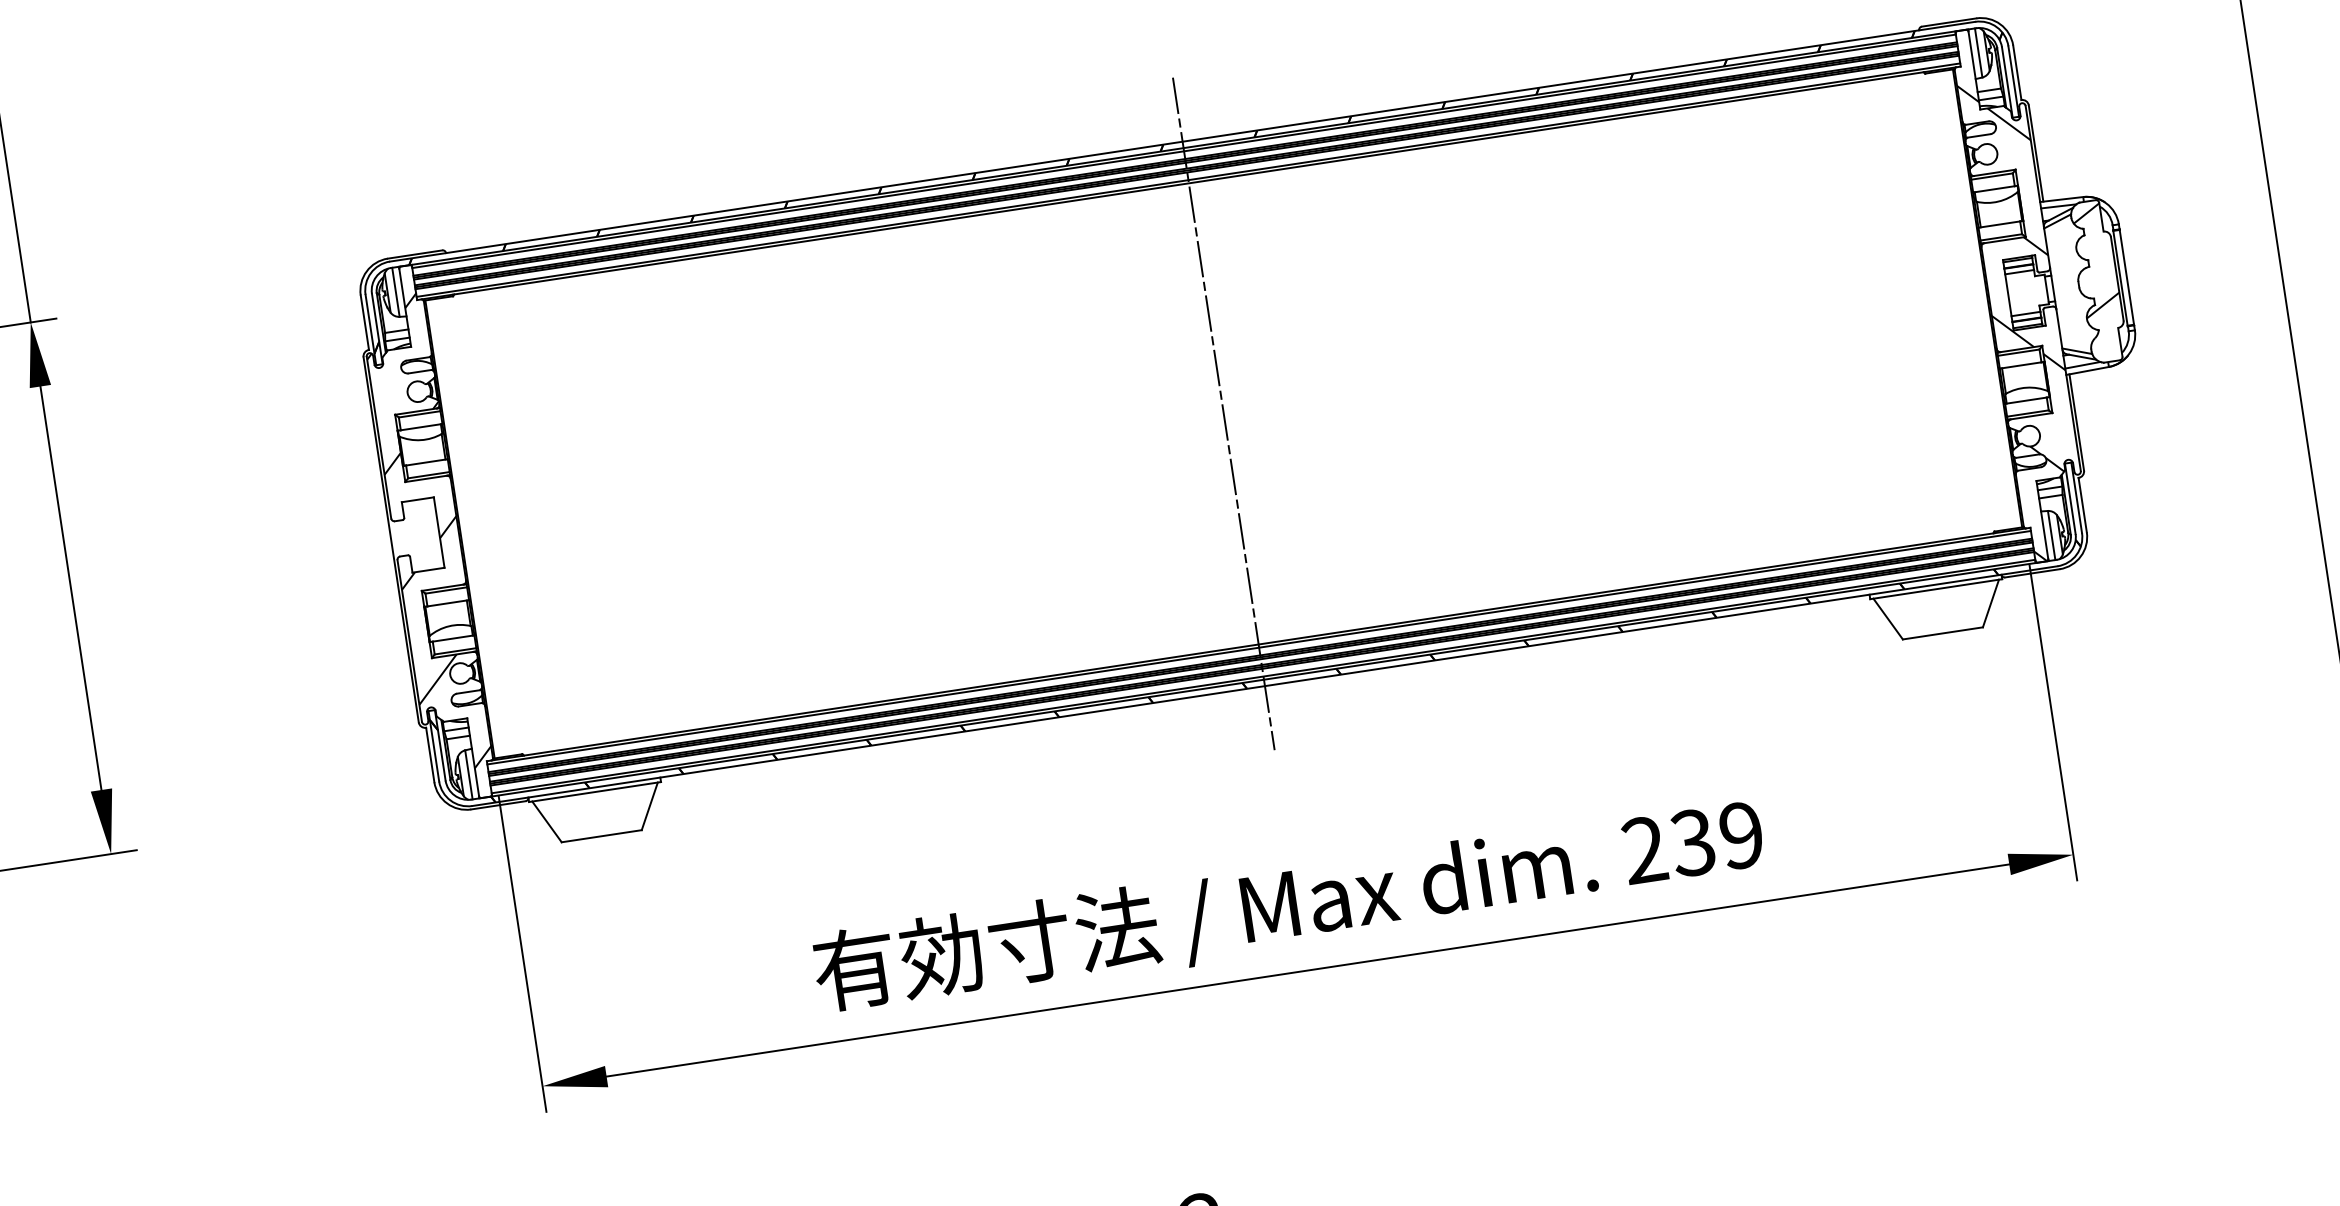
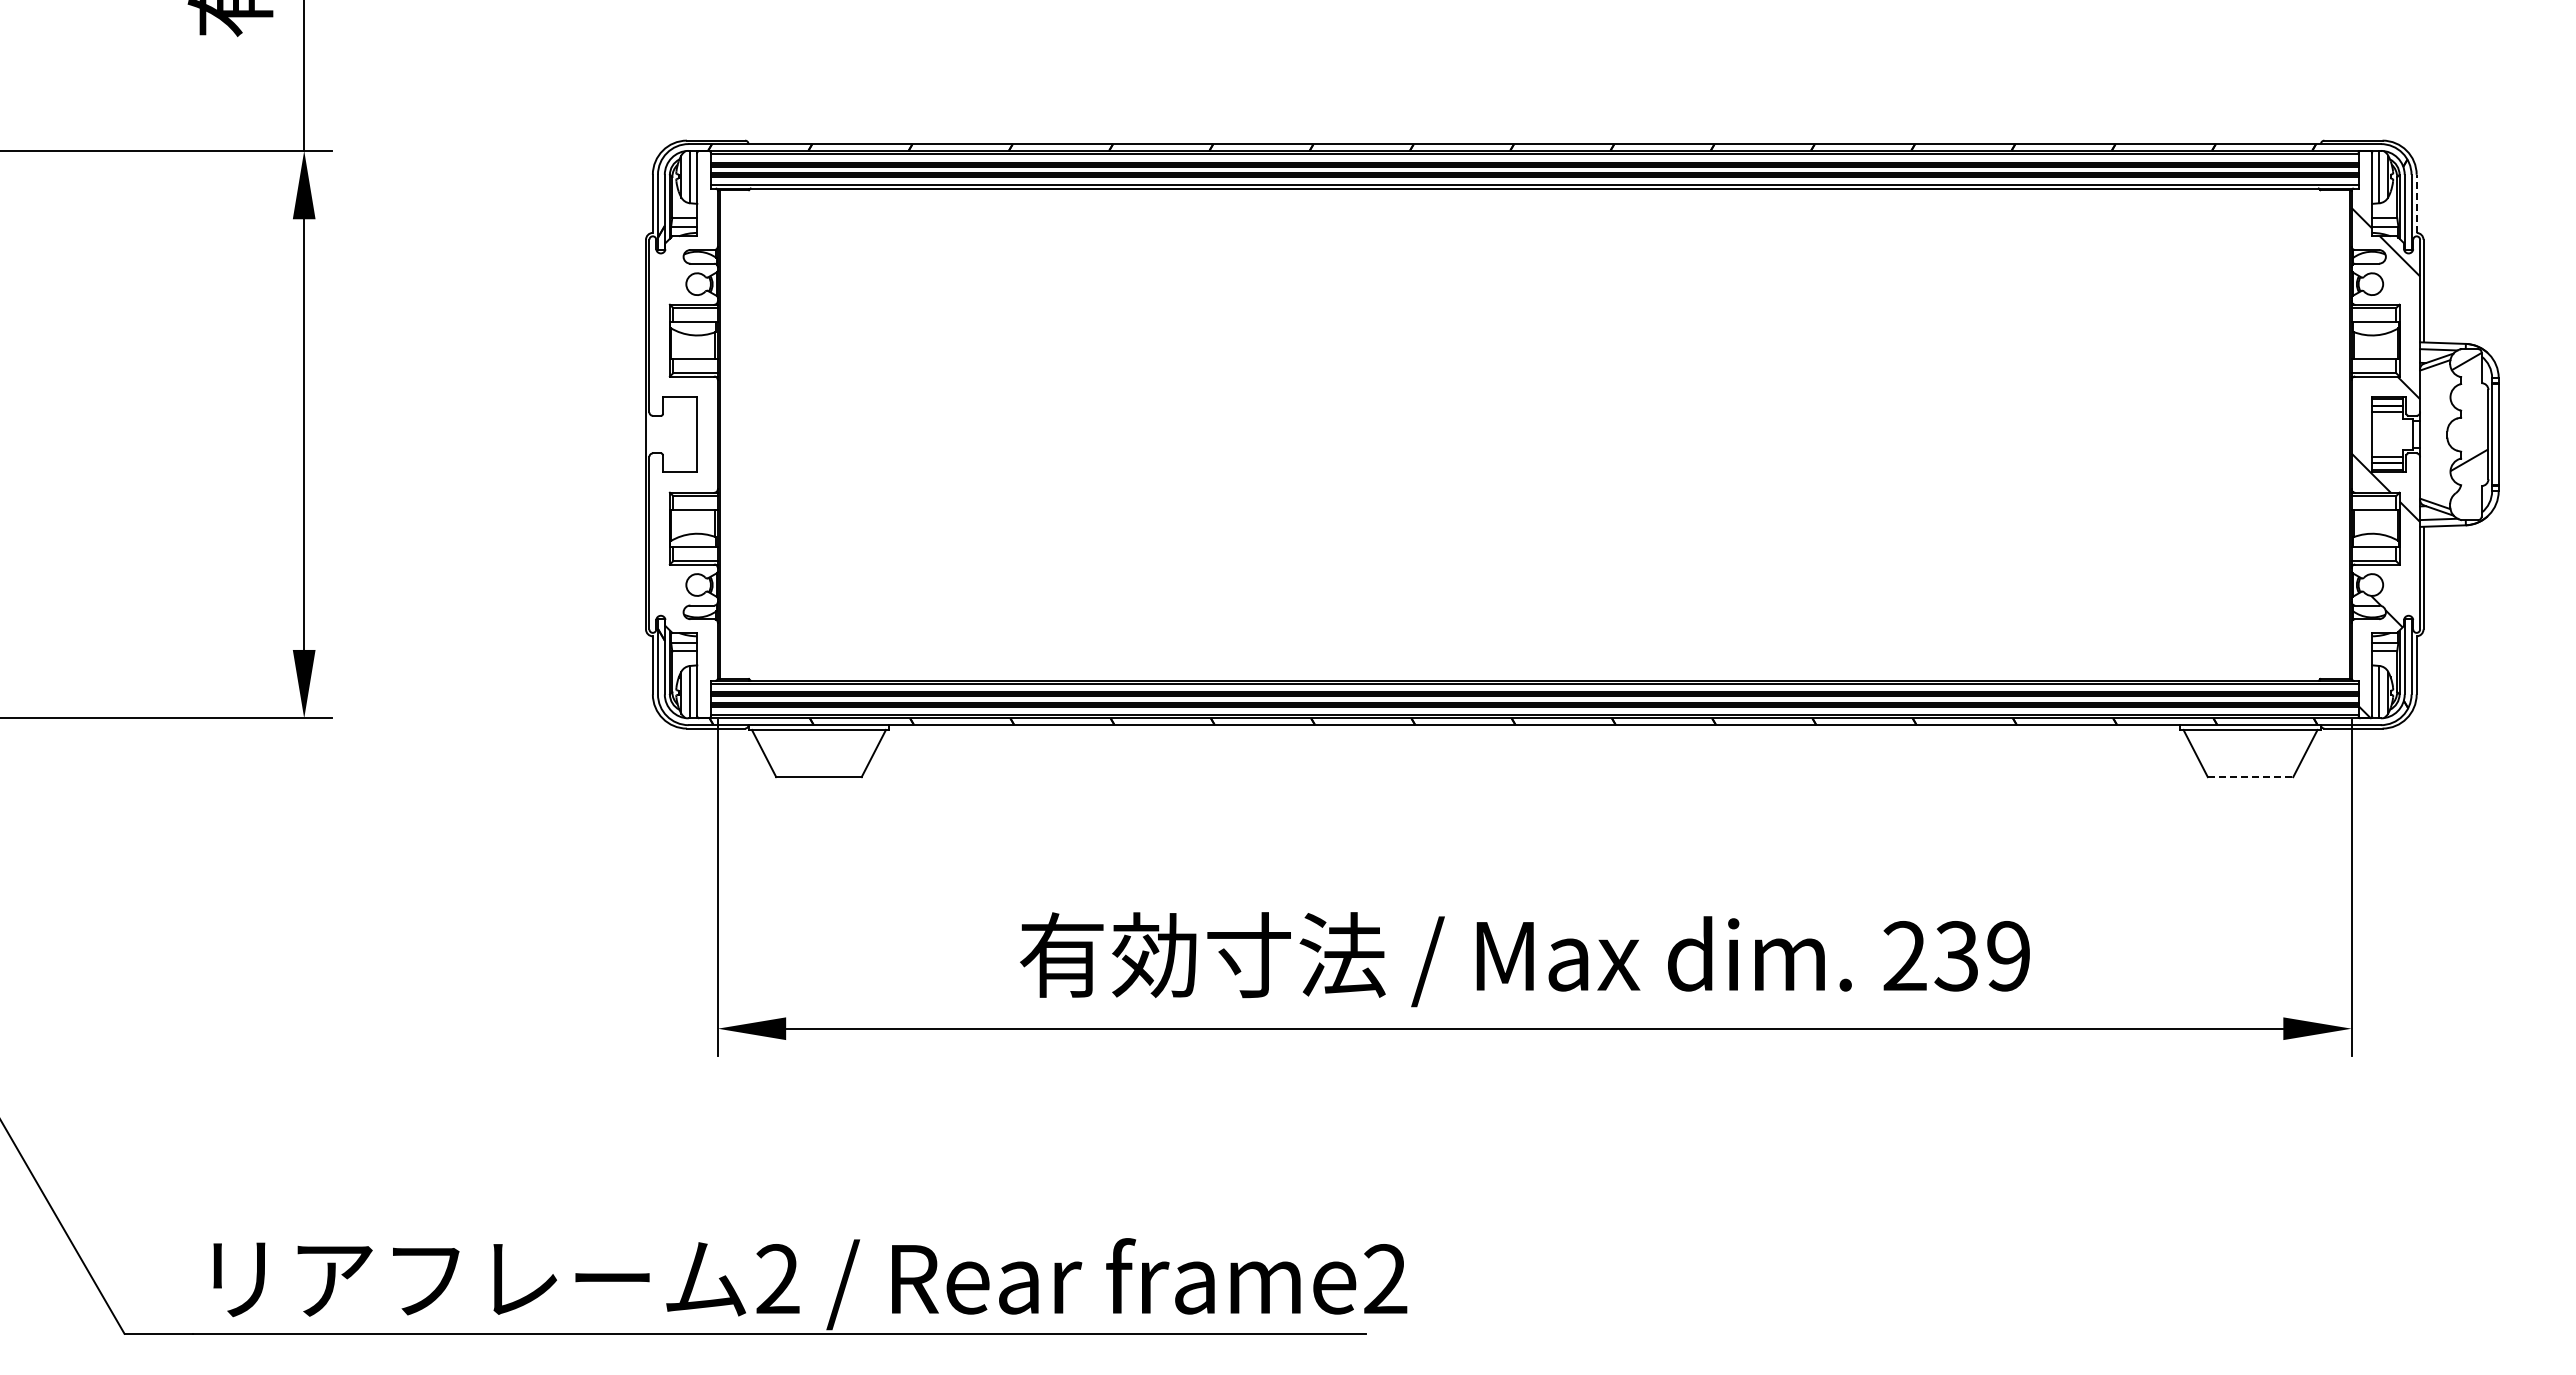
line: (2017, 72) -> (2416, 203), solid -> dashed
line: (1223, 413) -> (1534, 434), removed
hatch: (426, 533) -> (683, 433), removed
line: (1942, 633) -> (2250, 777), solid -> dashed

